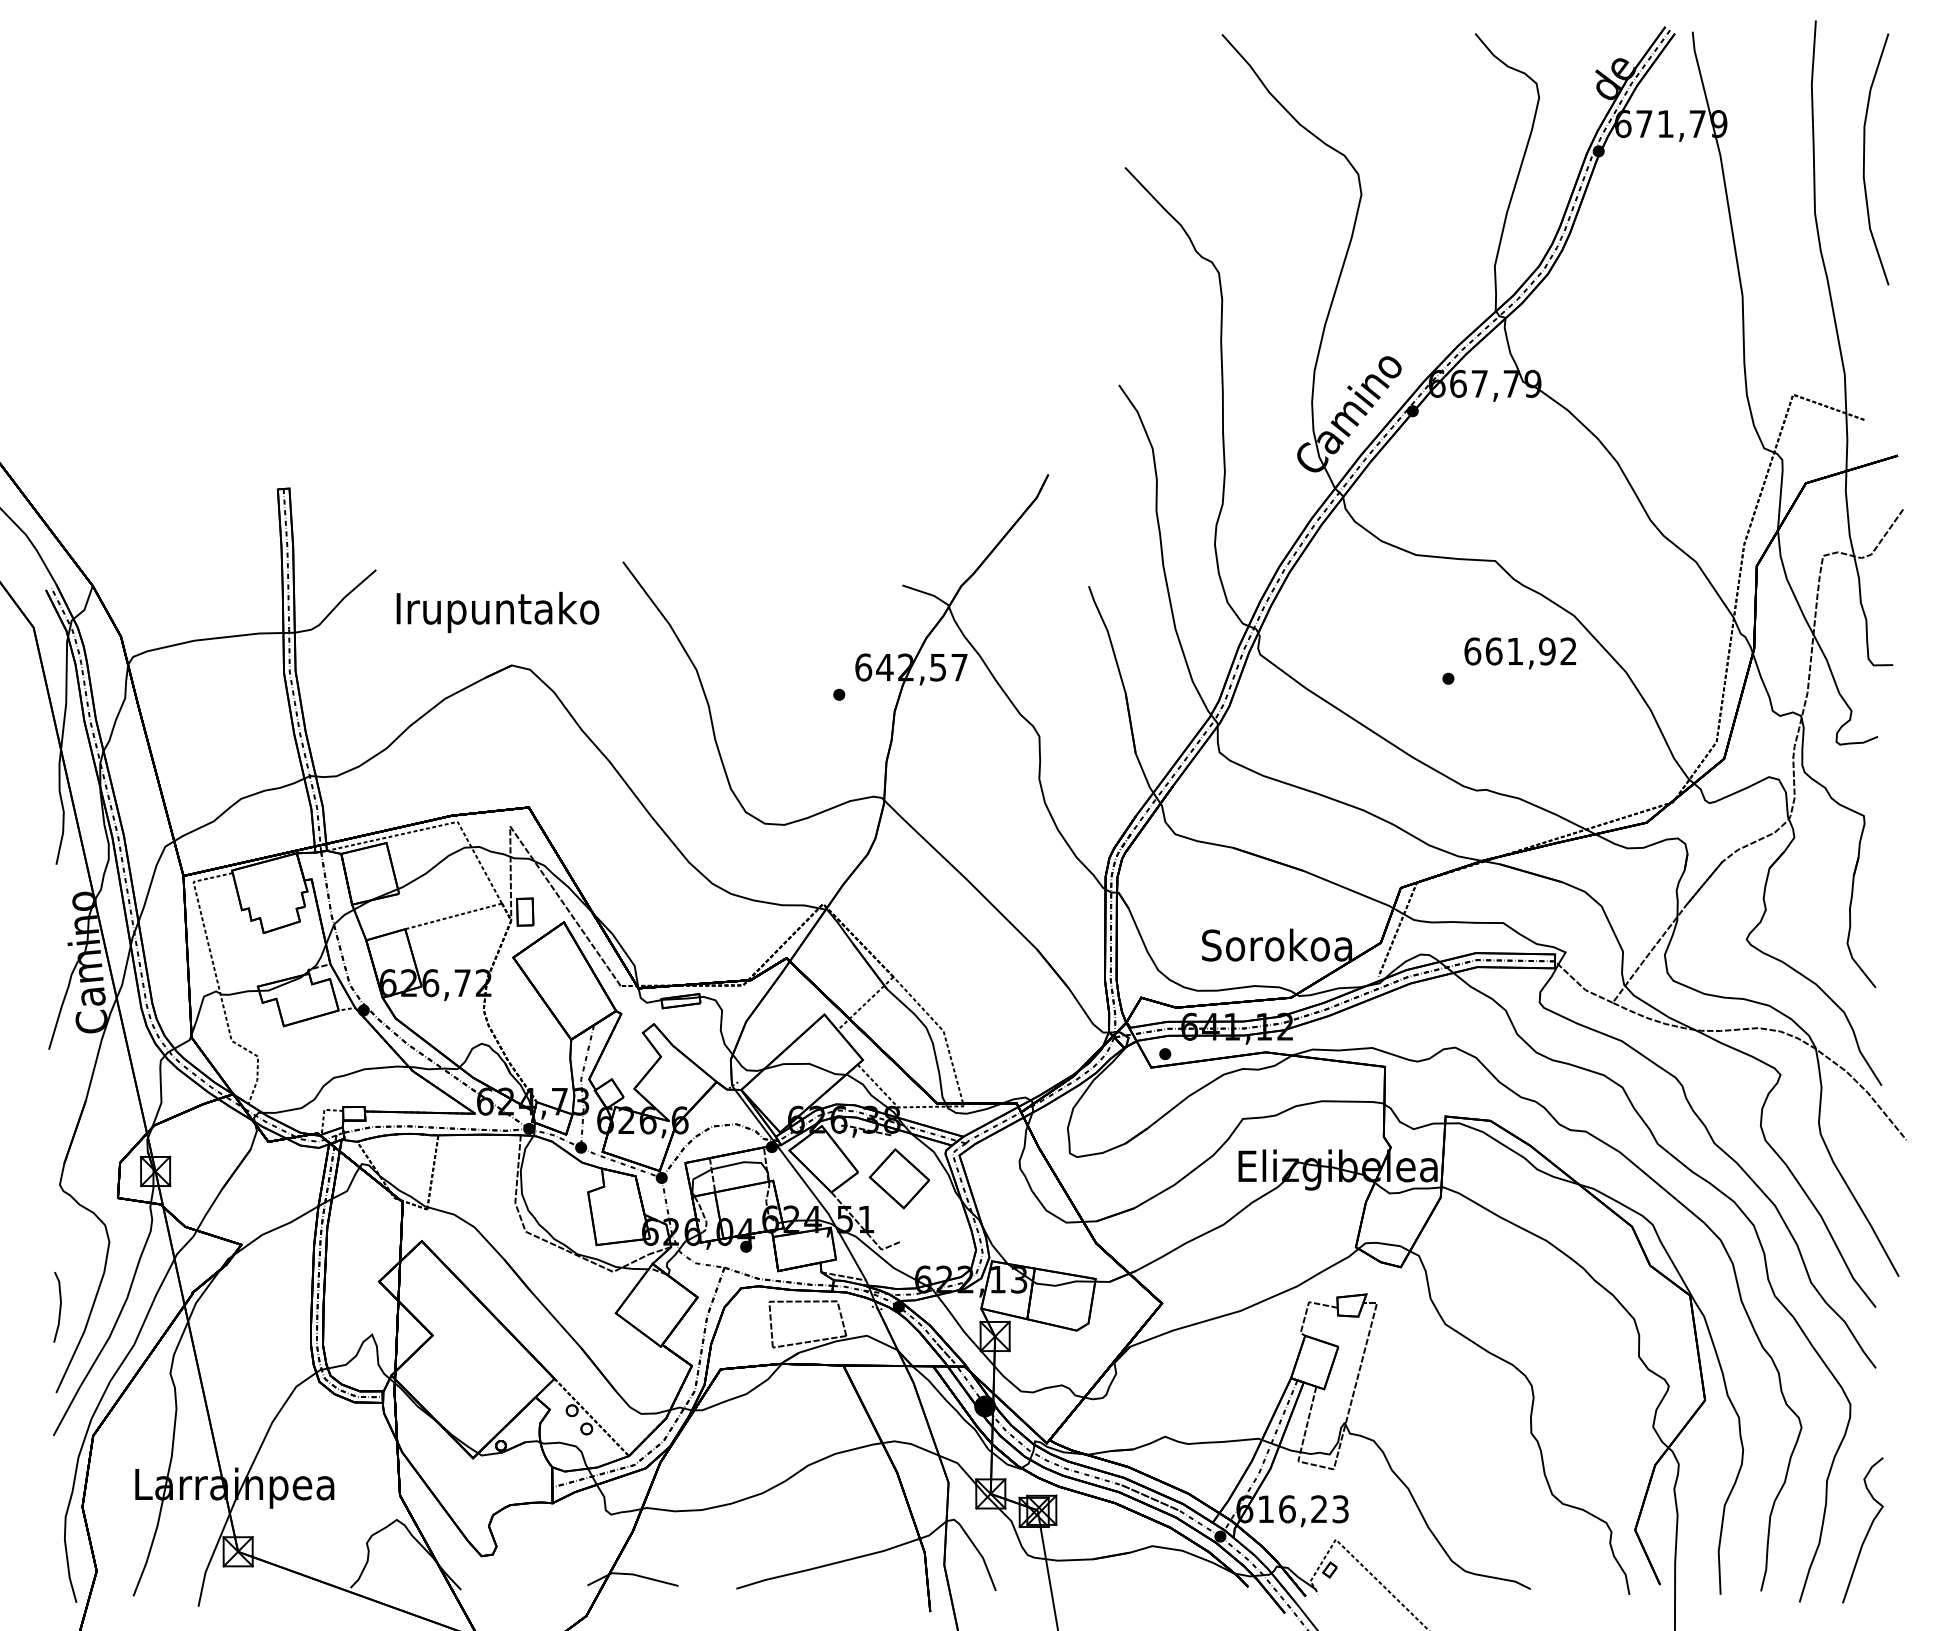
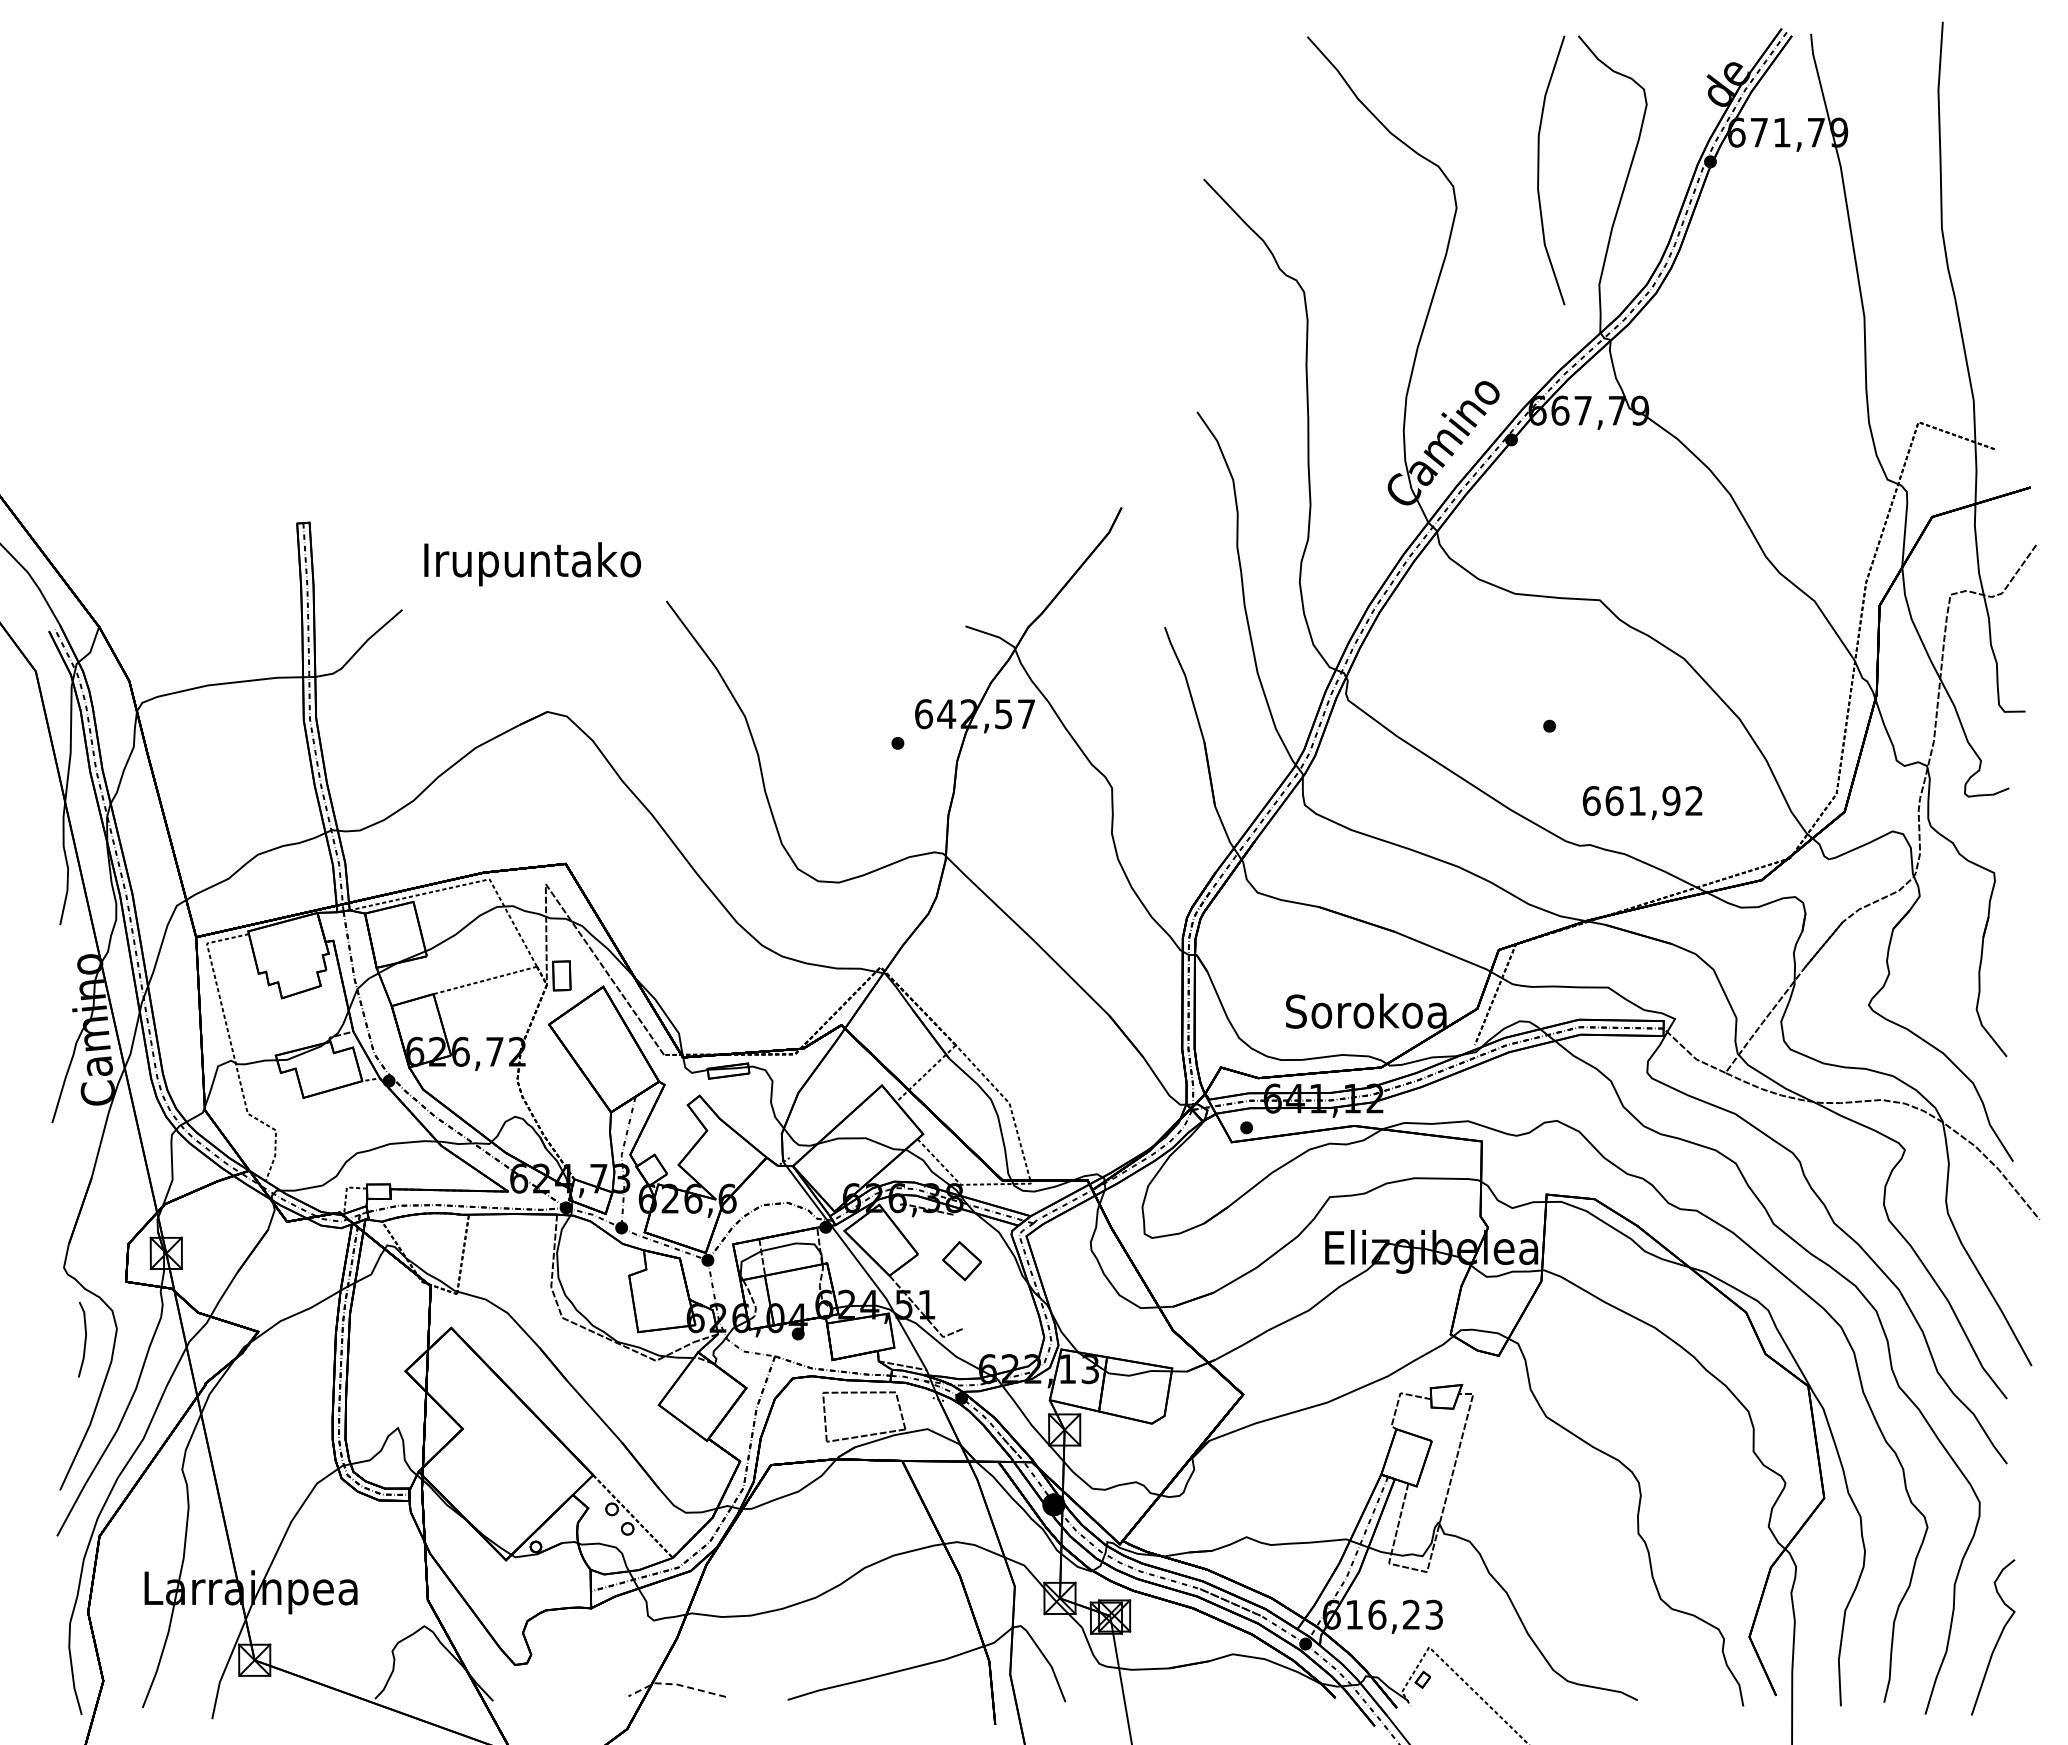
curve: (1865, 159) -> (1539, 170), moved
text: (497, 612) -> (532, 564), moved
text: (1520, 653) -> (1642, 803), moved
part: (898, 1178) -> (961, 1260), size x0.6
line: (59, 1307) -> (84, 1339), moved
line: (632, 1574) -> (676, 1684), solid -> dashed

